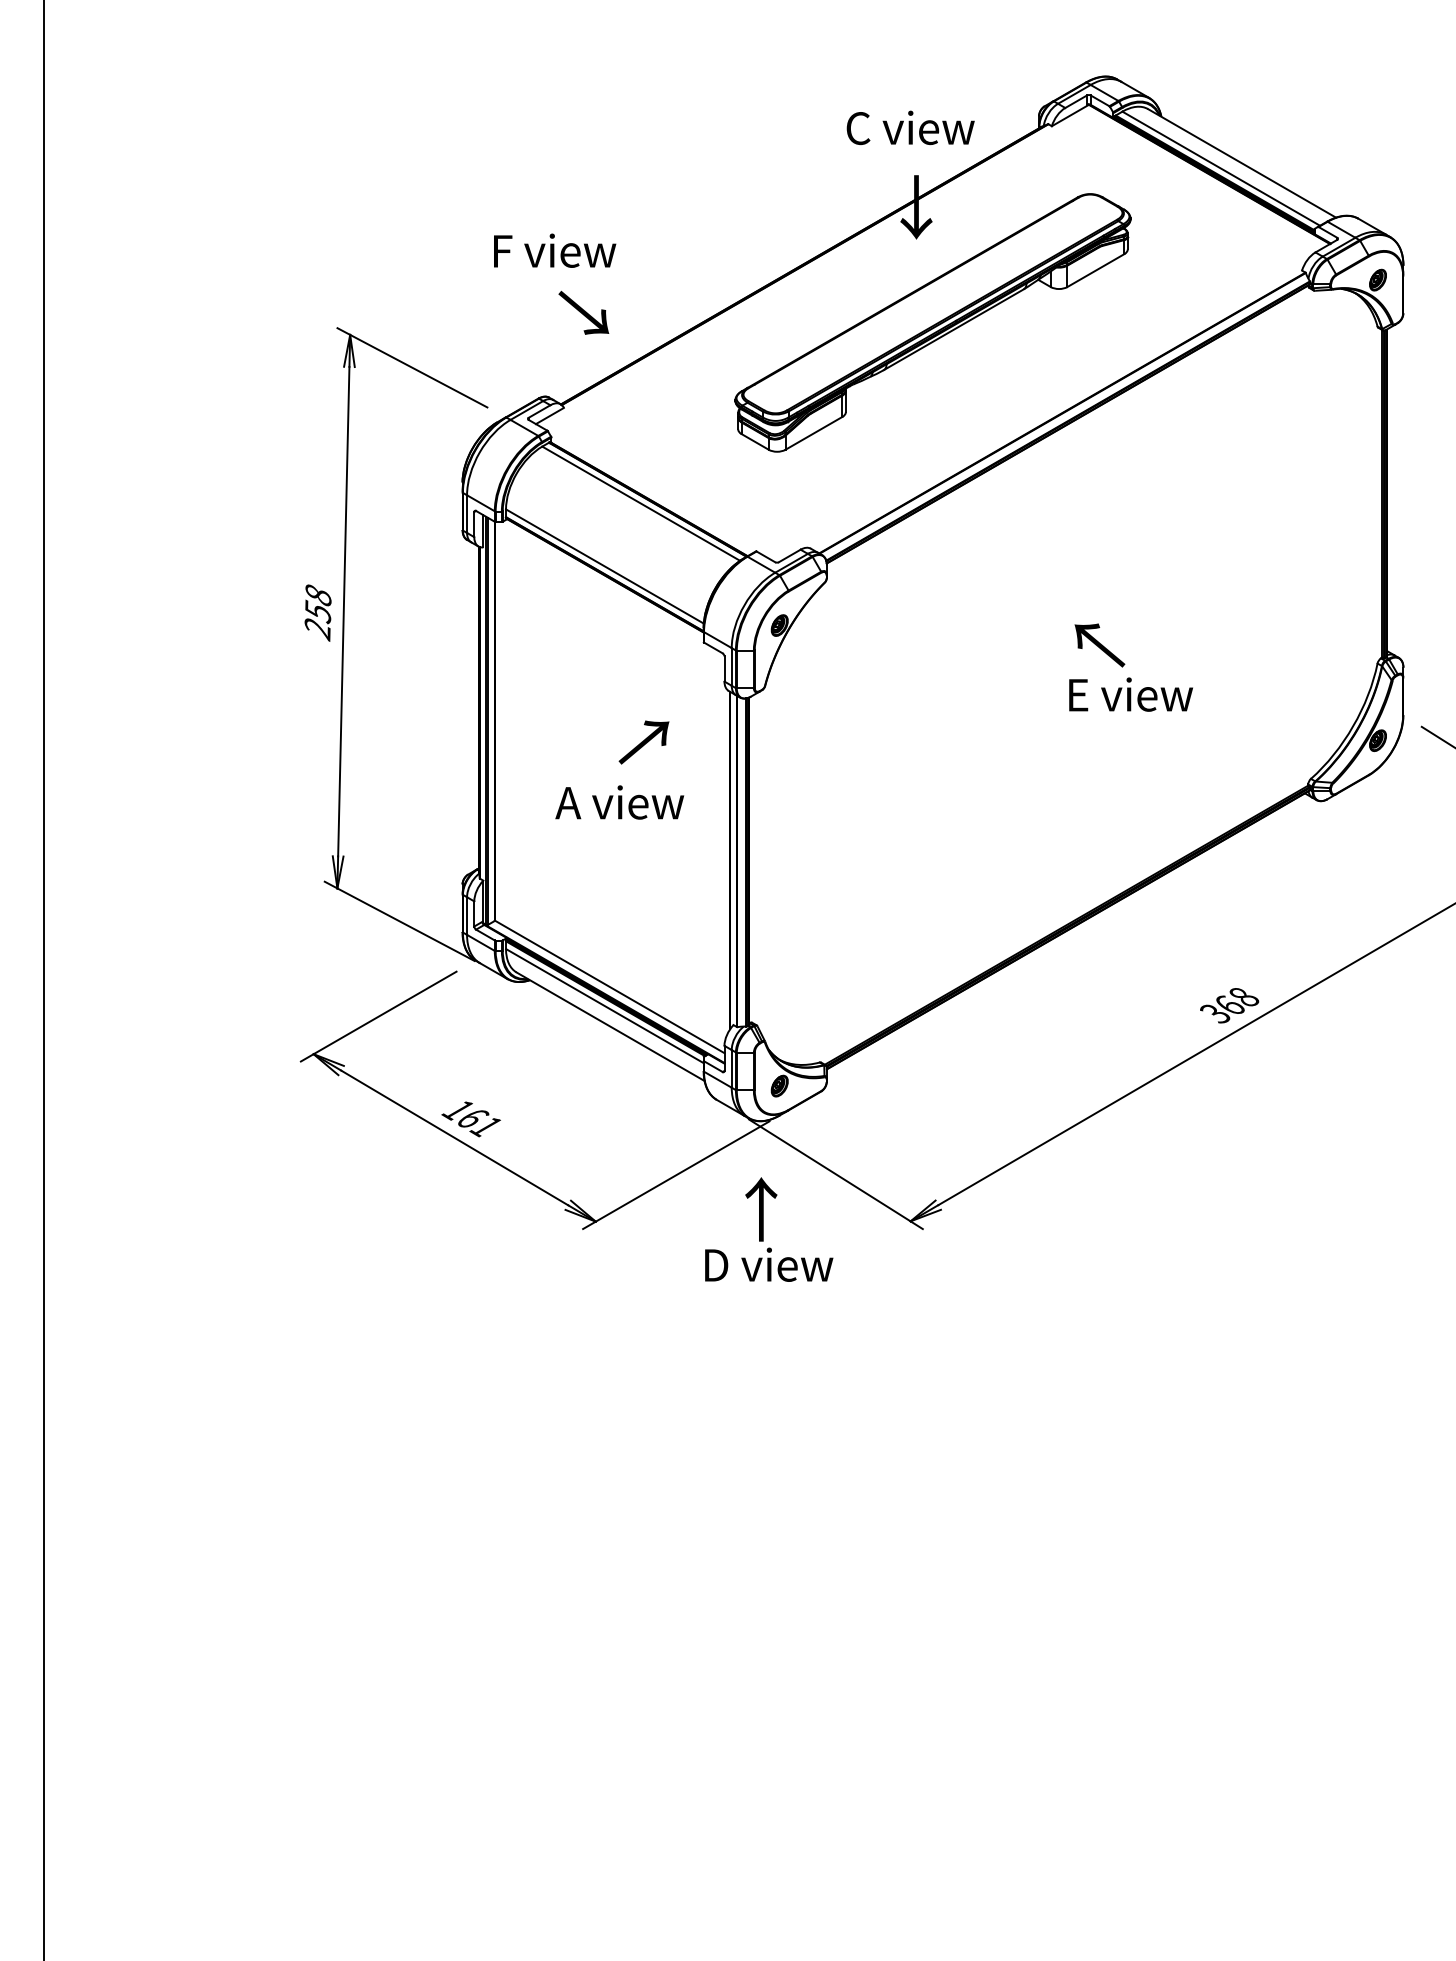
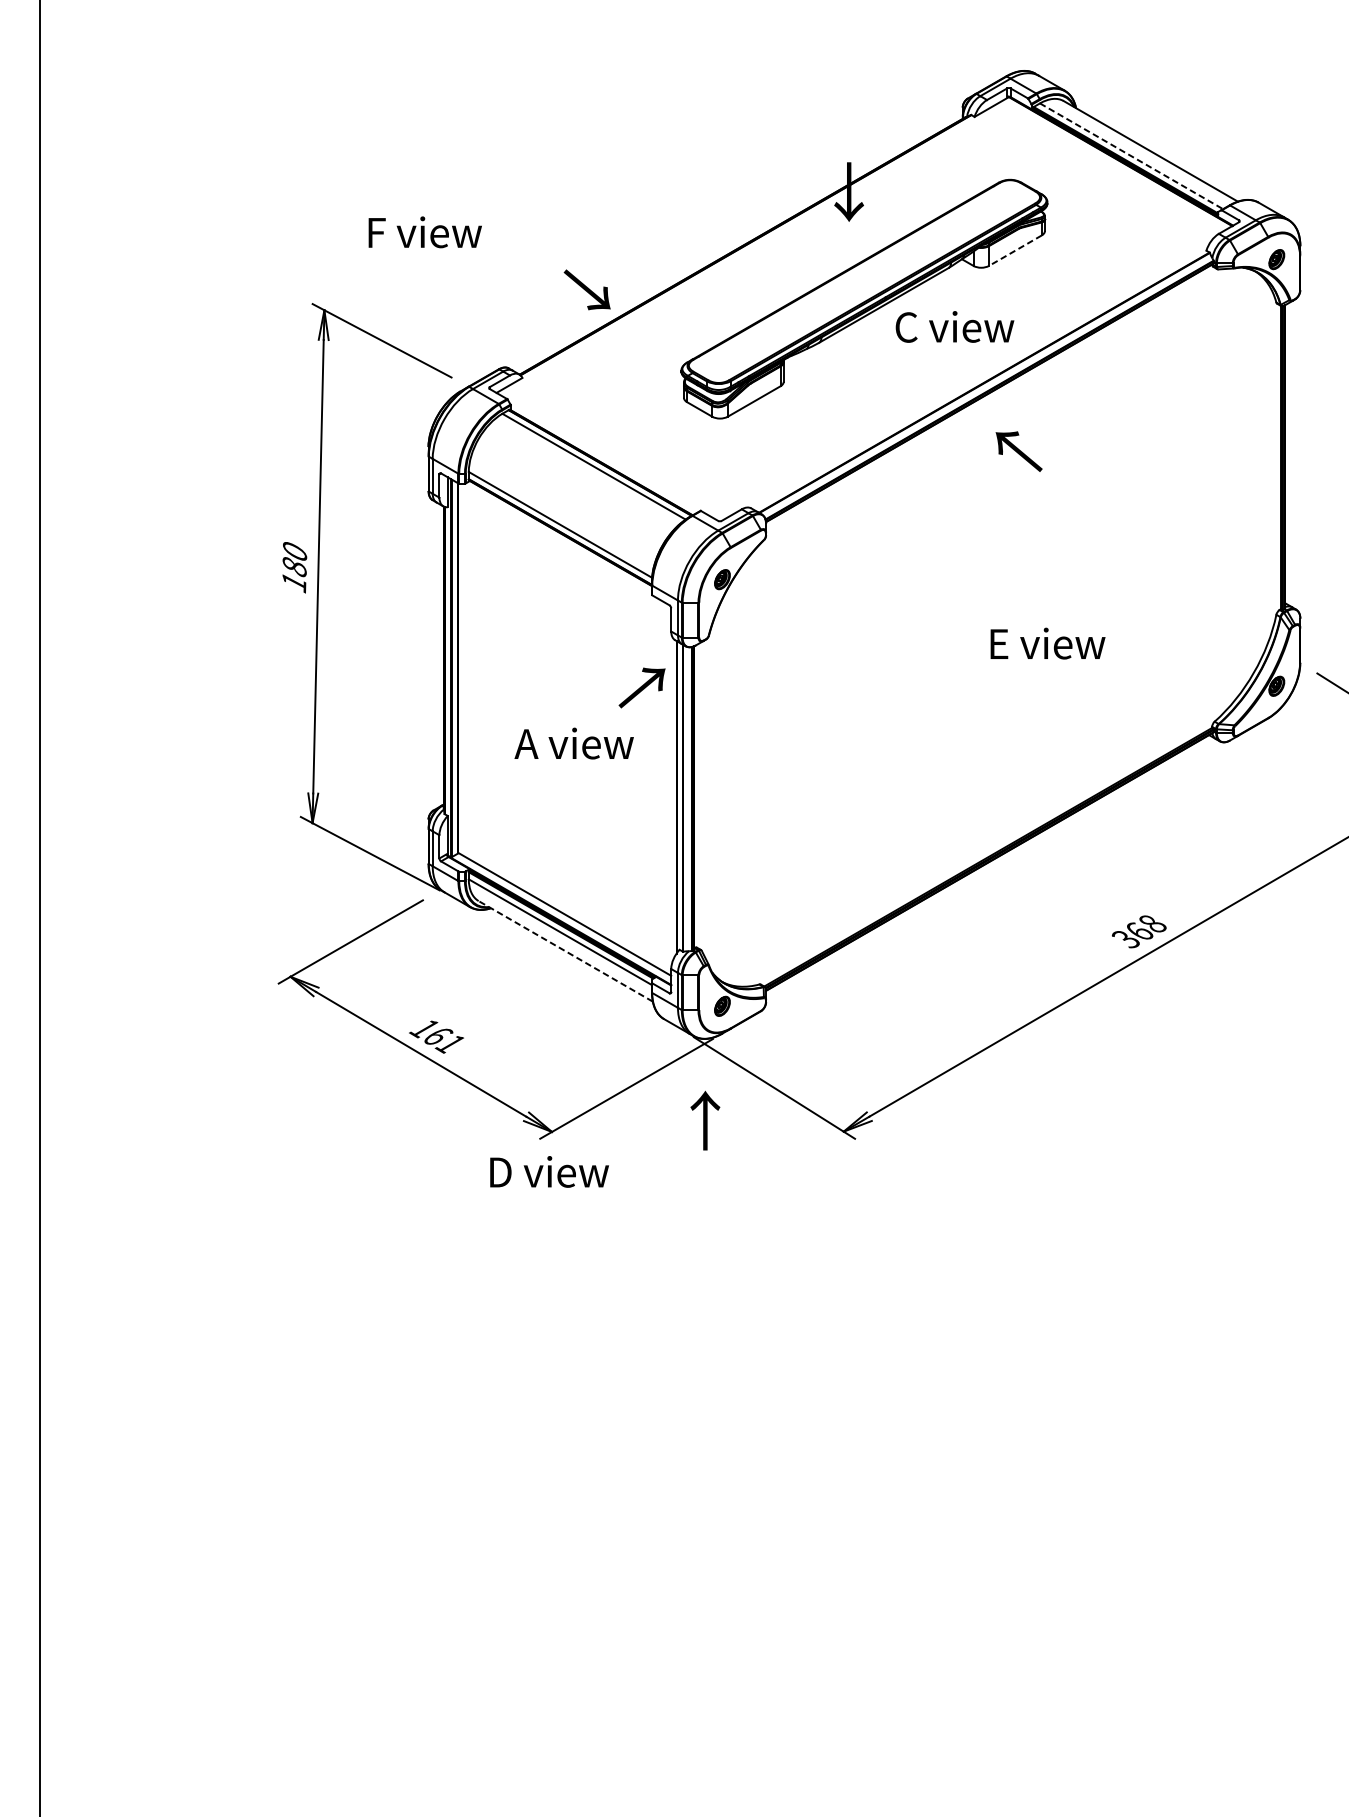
text: (910, 127) -> (954, 326), moved
line: (1221, 168) -> (1131, 156), solid -> dashed
text: (555, 250) -> (425, 232), moved
line: (1095, 270) -> (1015, 250), solid -> dashed
text: (583, 312) -> (586, 289), moved
text: (317, 612) -> (294, 567), 258 -> 180
text: (1099, 645) -> (1018, 451), moved
text: (643, 742) -> (641, 687), moved
line: (610, 1026) -> (565, 951), solid -> dashed
text: (769, 1264) -> (549, 1171), moved

